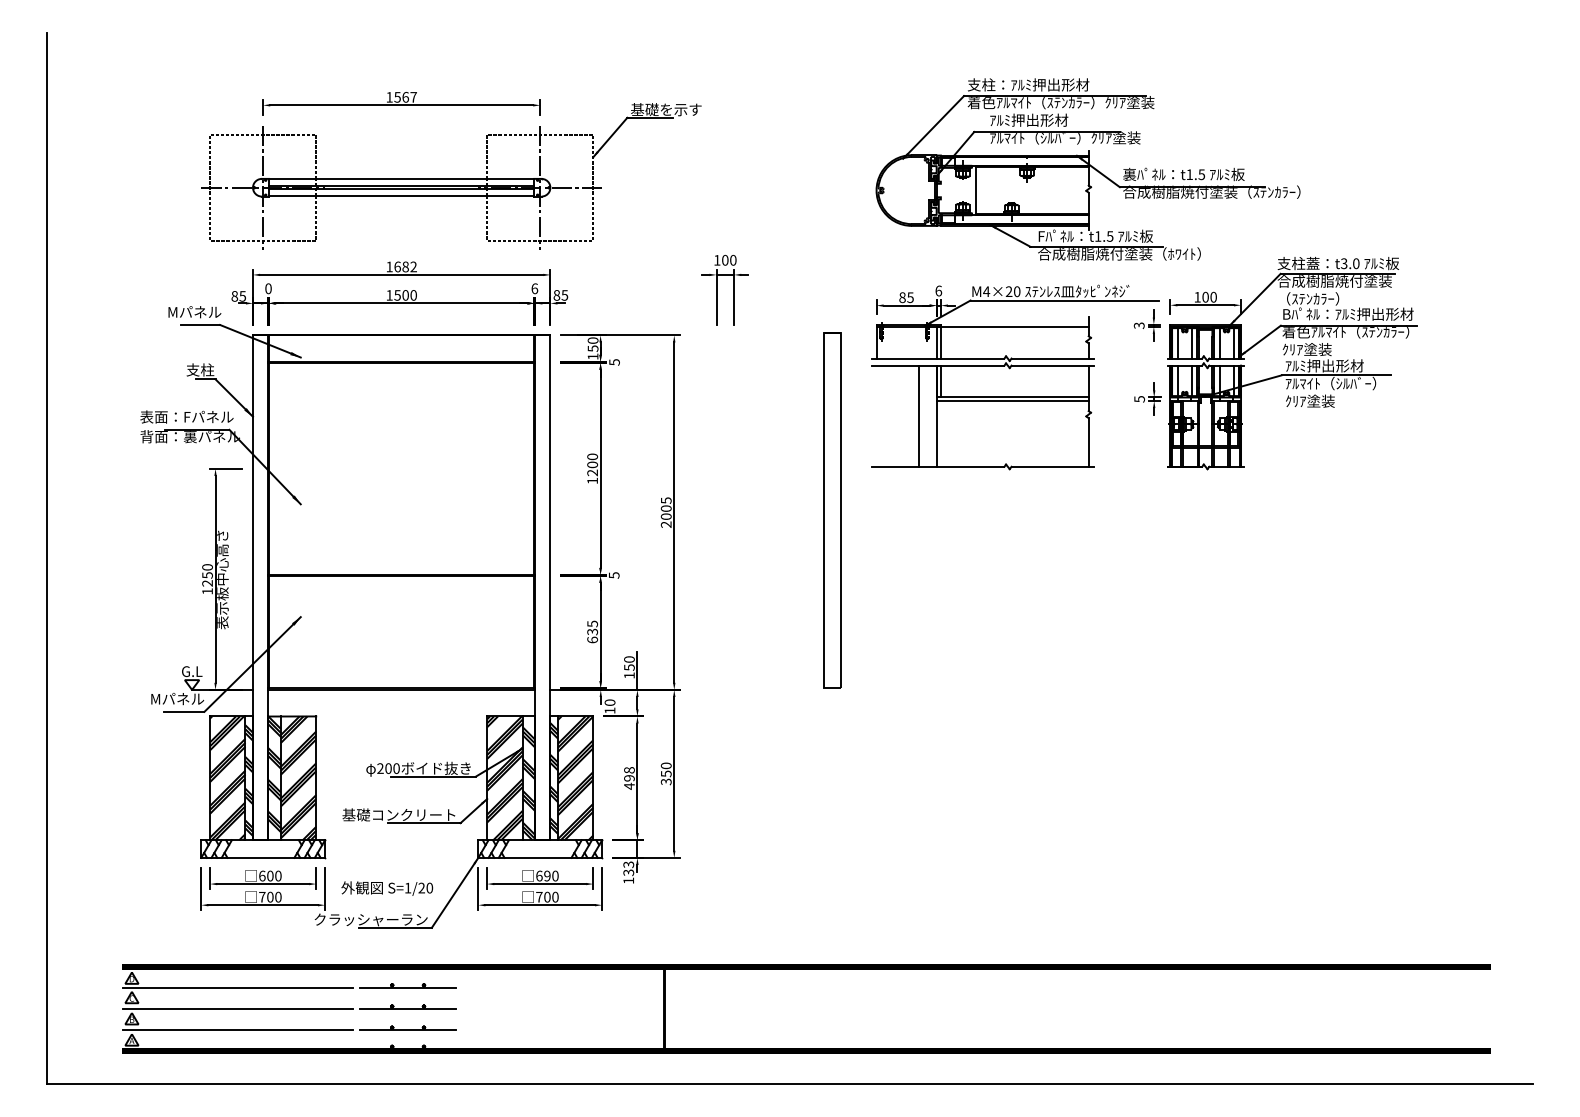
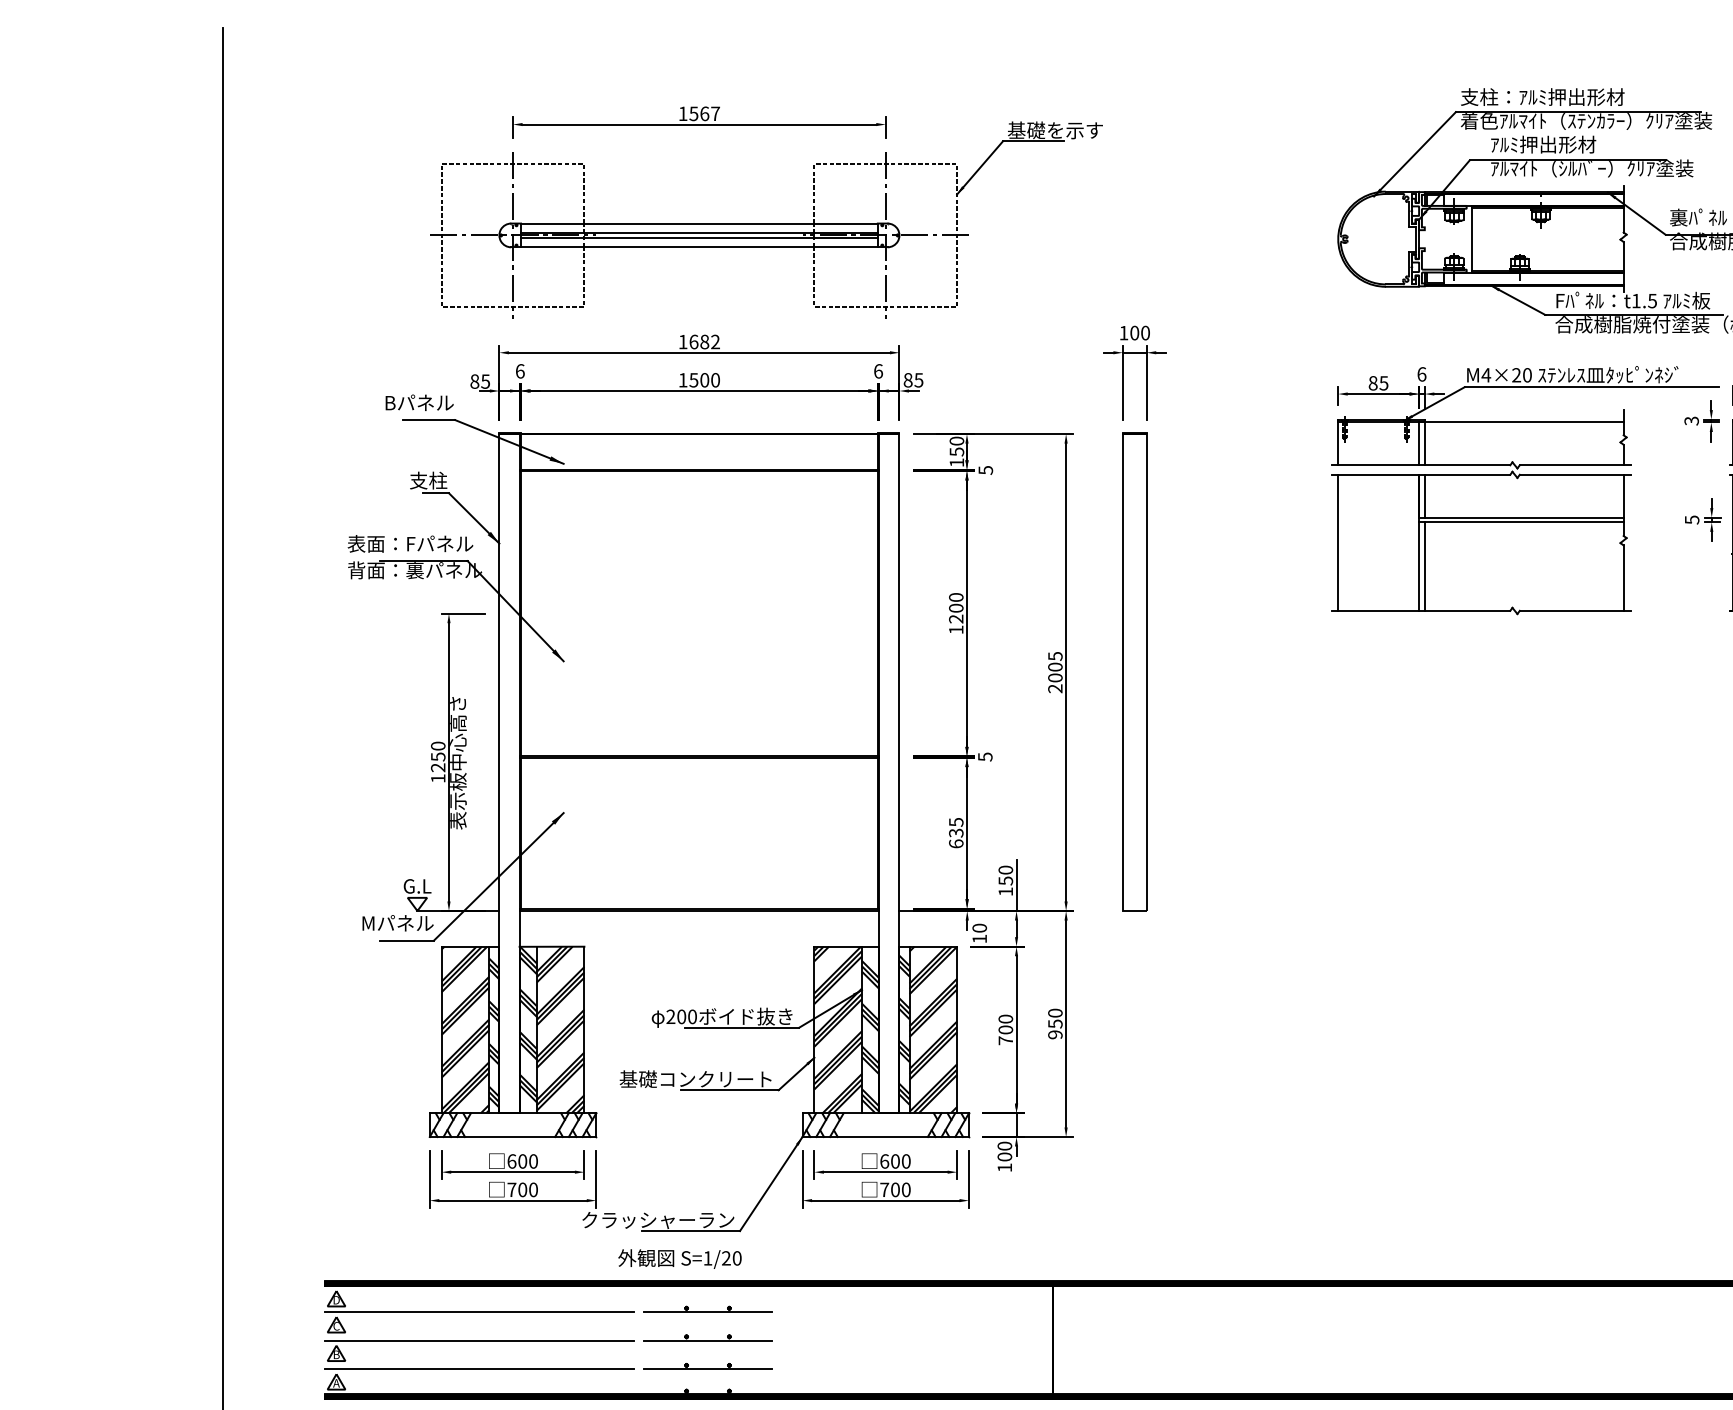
text: (268, 288) -> (520, 370), 0 -> 6
text: (195, 312) -> (422, 403), Mパネル -> Bパネル
line: (918, 415) -> (1338, 541), moved
line: (940, 433) -> (1424, 566), added
part: (832, 510) -> (1135, 672), moved
text: (629, 778) -> (1005, 1030), 498 -> 700
text: (666, 781) -> (1055, 1034), 350 -> 950
text: (628, 868) -> (1004, 1151), 133 -> 100
text: (547, 875) -> (895, 1160), 690 -> 600
text: (387, 888) -> (680, 1258), moved

